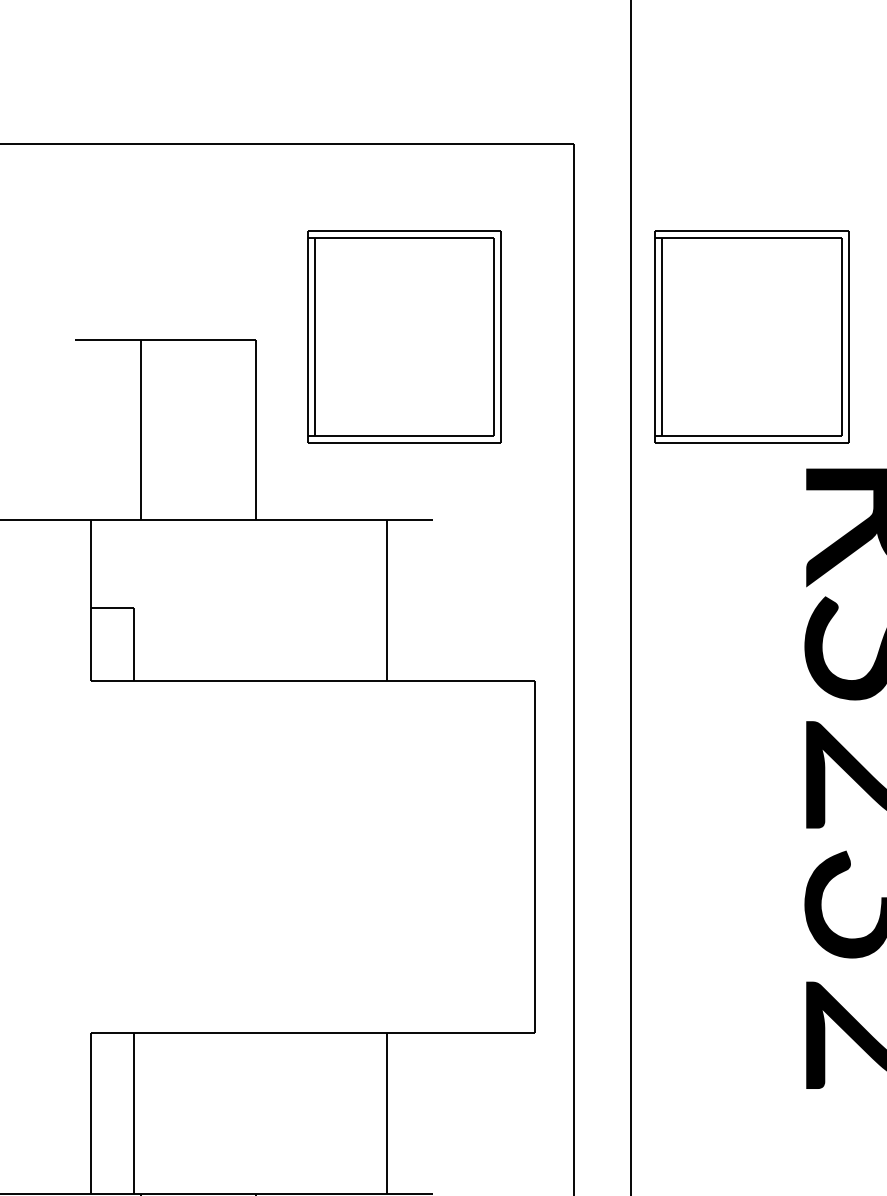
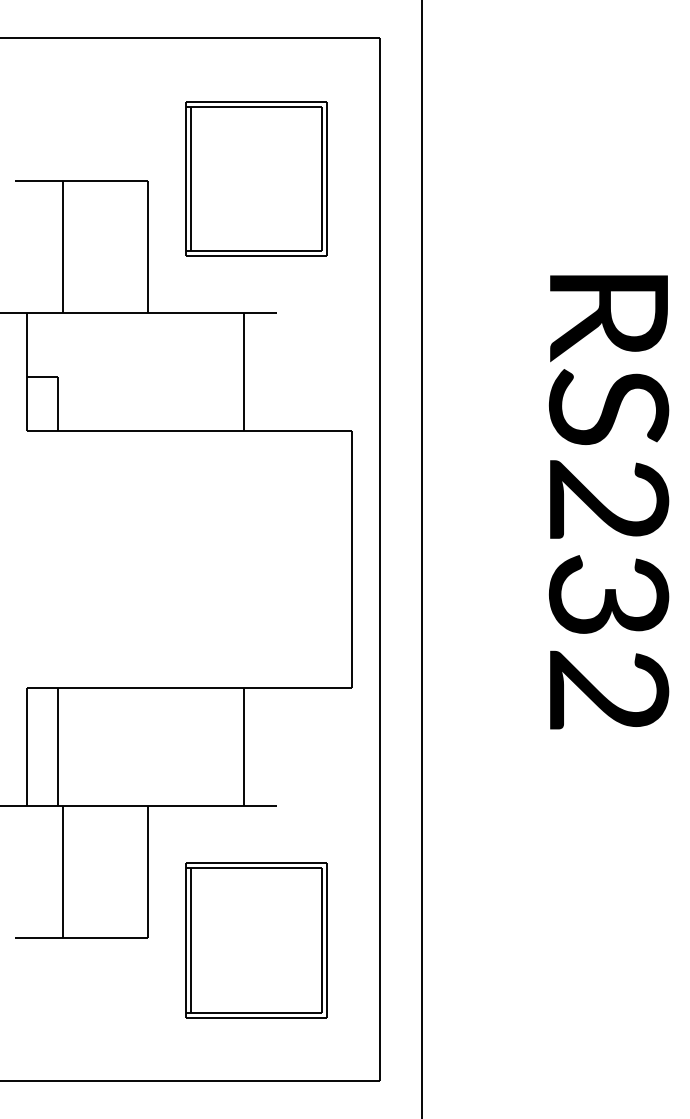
part: (752, 336) -> (510, 178), removed

